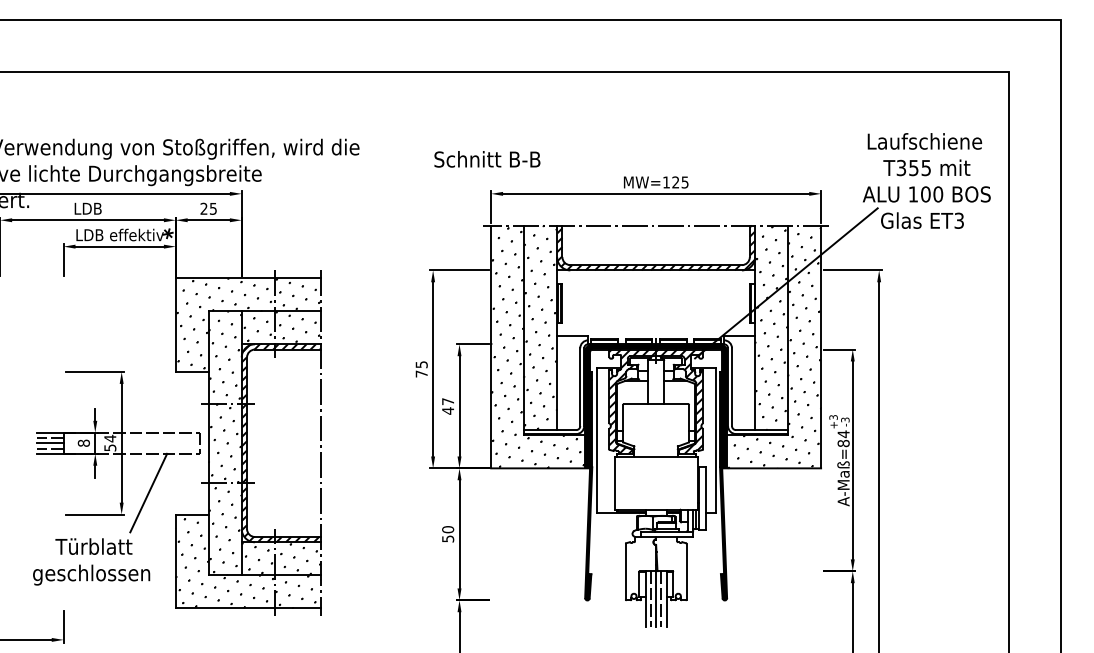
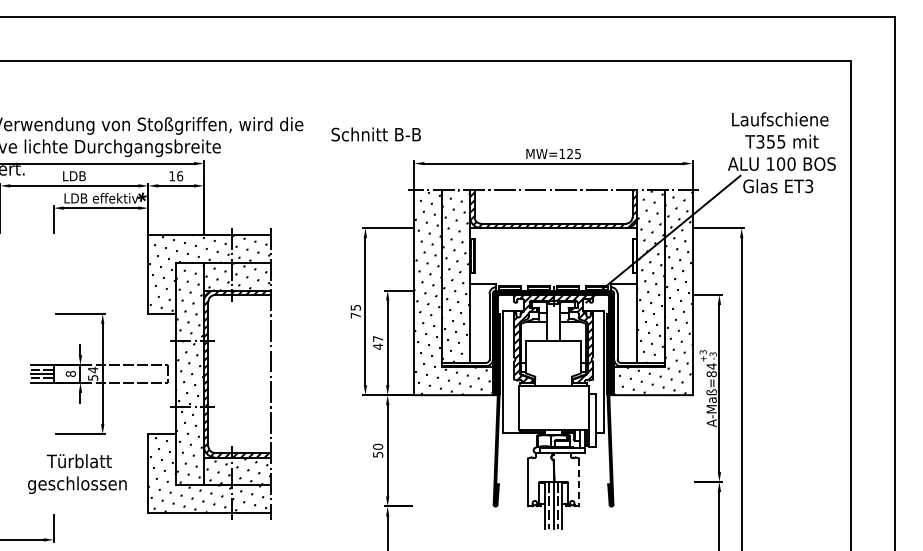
text: (486, 159) -> (375, 134), moved
text: (209, 209) -> (176, 176), 25 -> 16
line: (148, 492) -> (125, 415), removed
line: (686, 571) -> (579, 482), solid -> dashed

